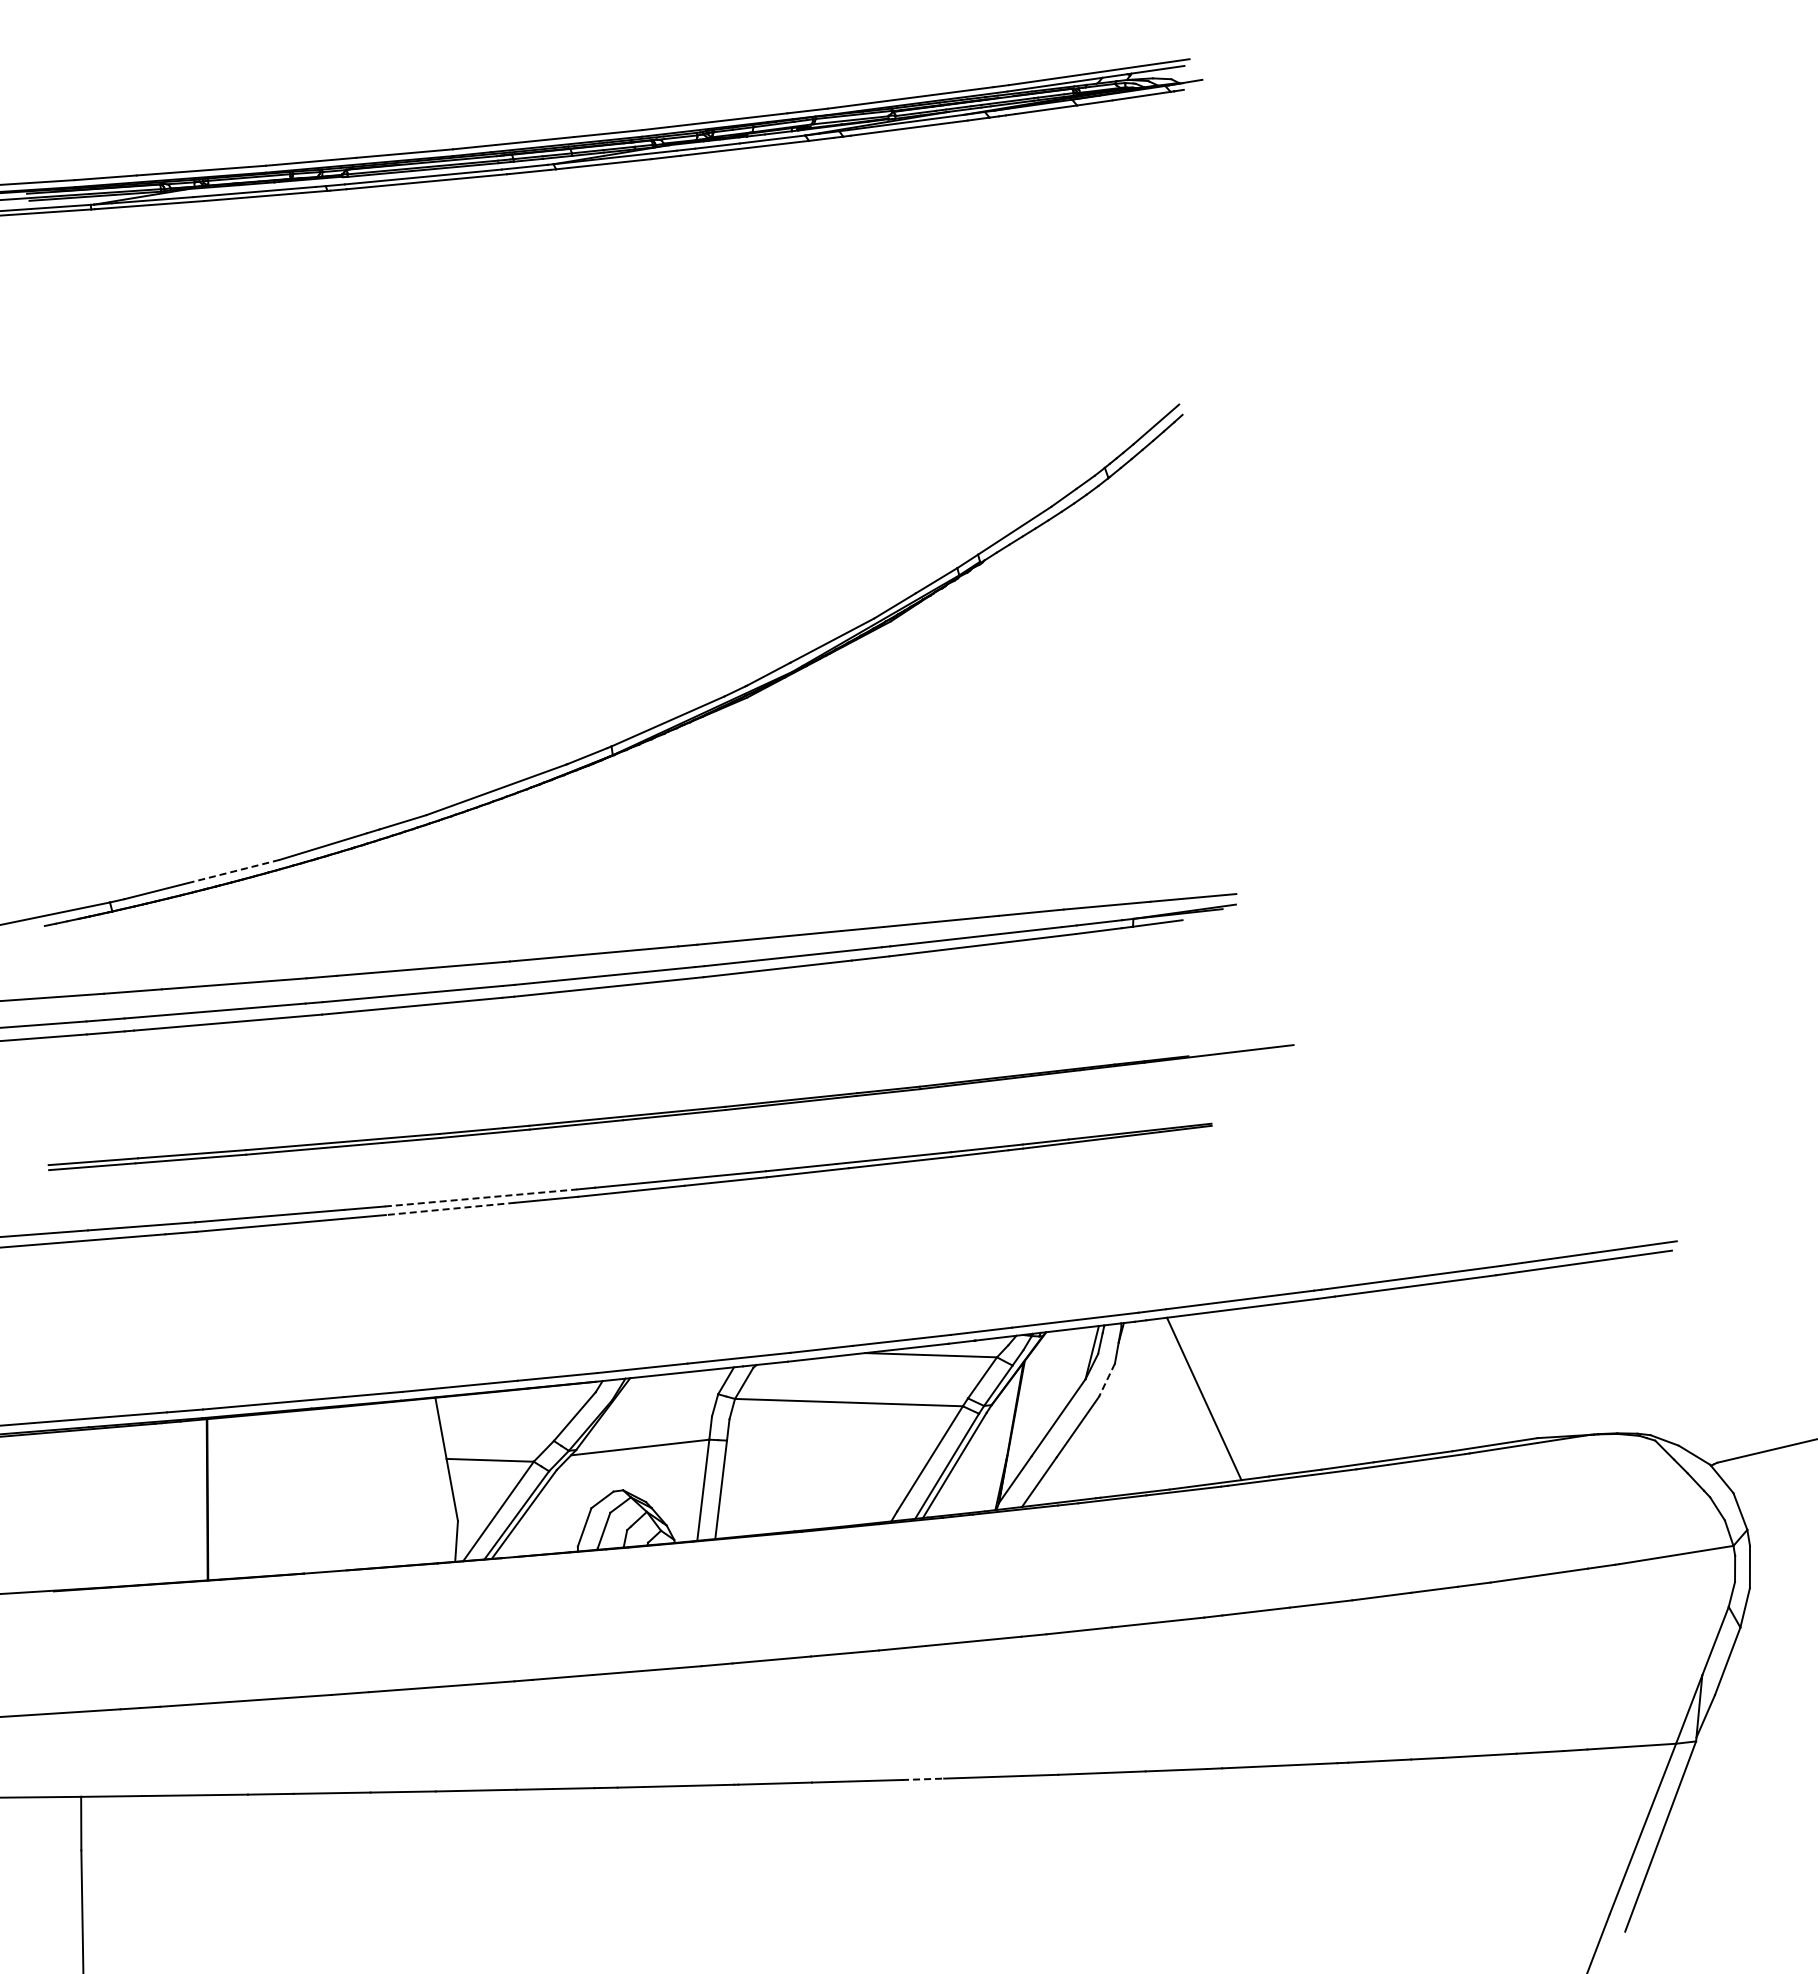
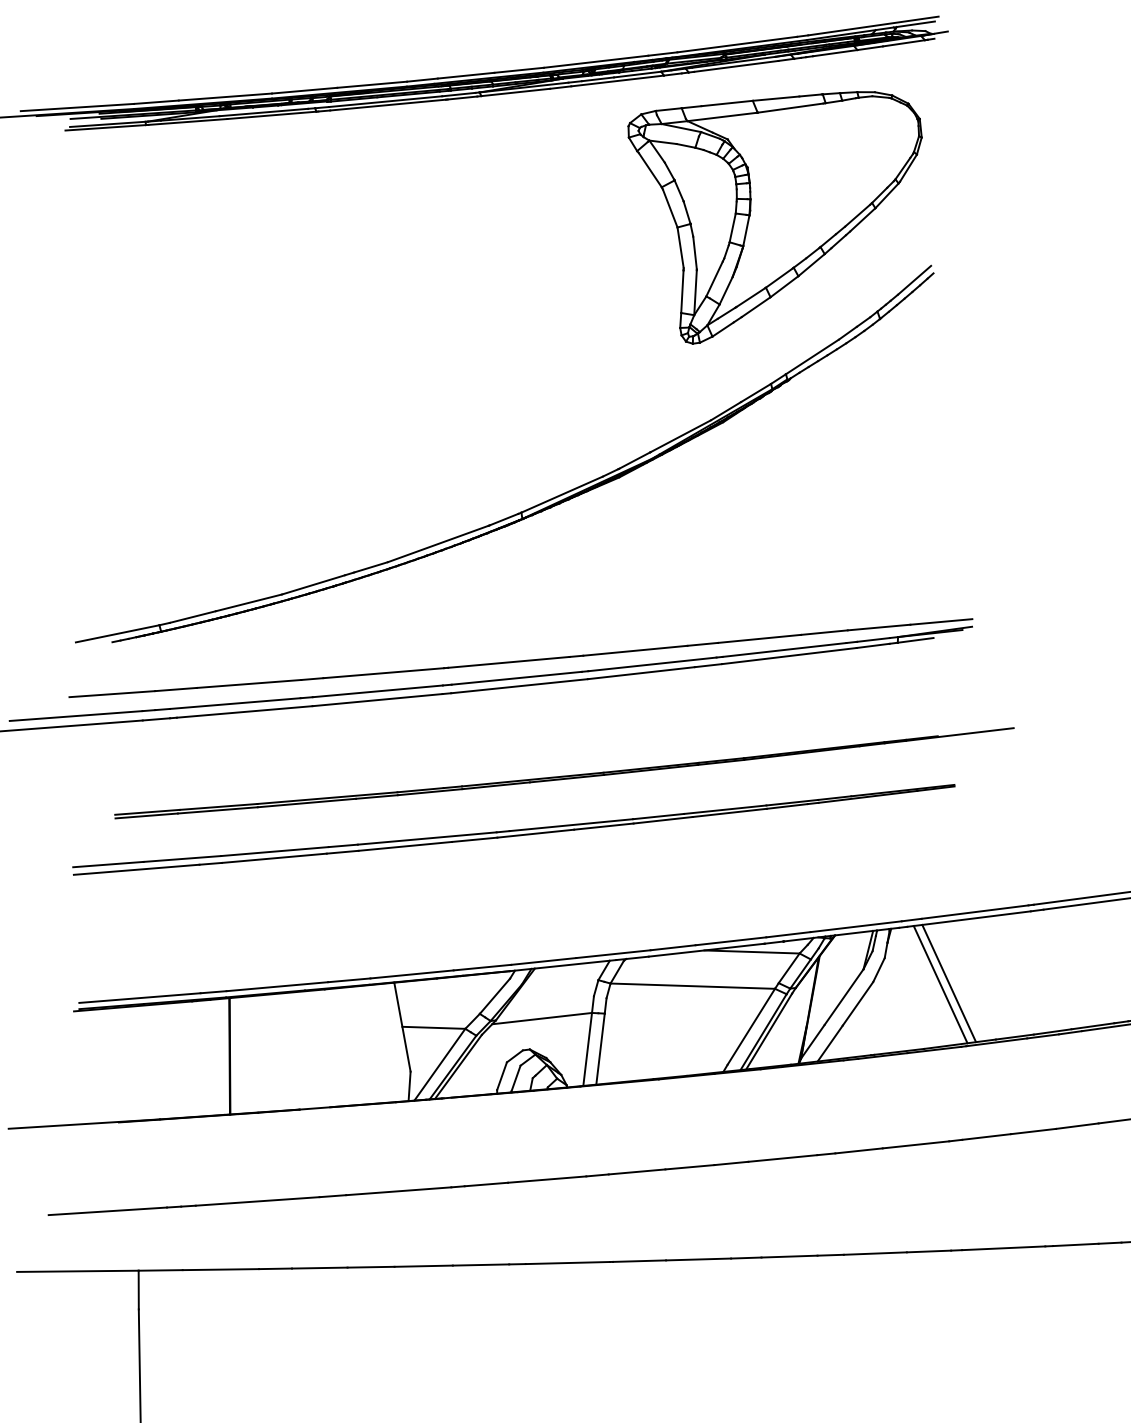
part: (962, 337) -> (774, 217), added
line: (233, 871) -> (248, 602), dashed -> solid
line: (481, 1197) -> (427, 838), dashed -> solid
line: (450, 1208) -> (405, 846), dashed -> solid
line: (1106, 1380) -> (878, 970), dashed -> solid
line: (1192, 1400) -> (940, 984), added
line: (923, 1779) -> (746, 1258), dashed -> solid

